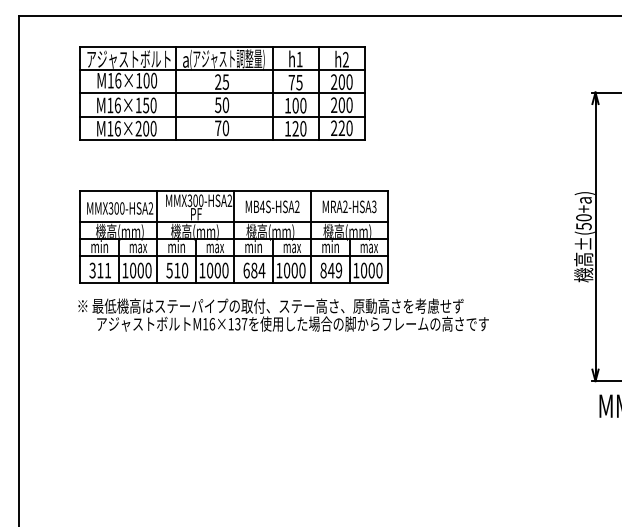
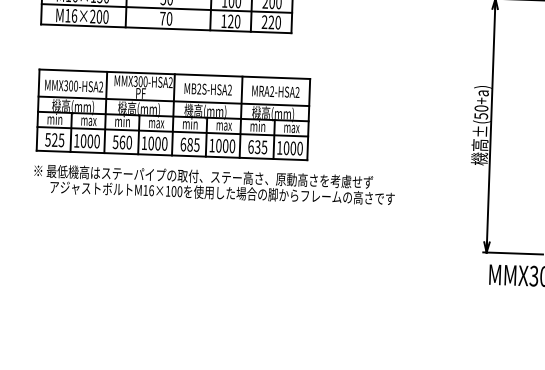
text: (262, 206) -> (199, 88), MB4S-HSA2 -> MB2S-HSA2
text: (374, 207) -> (297, 93), MRA2-HSA3 -> MRA2-HSA2
text: (100, 270) -> (54, 140), 311 -> 525
text: (177, 270) -> (122, 142), 510 -> 560
text: (261, 270) -> (196, 144), 684 -> 685
text: (331, 270) -> (257, 147), 849 -> 635
text: (241, 324) -> (177, 191), M16×137 -> M16×100

